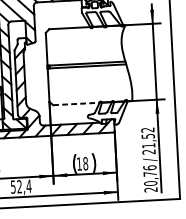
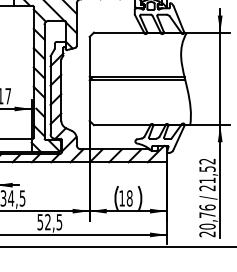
line: (76, 104) -> (122, 125), dashed -> solid
text: (29, 186) -> (59, 222), 52,4 -> 52,5

